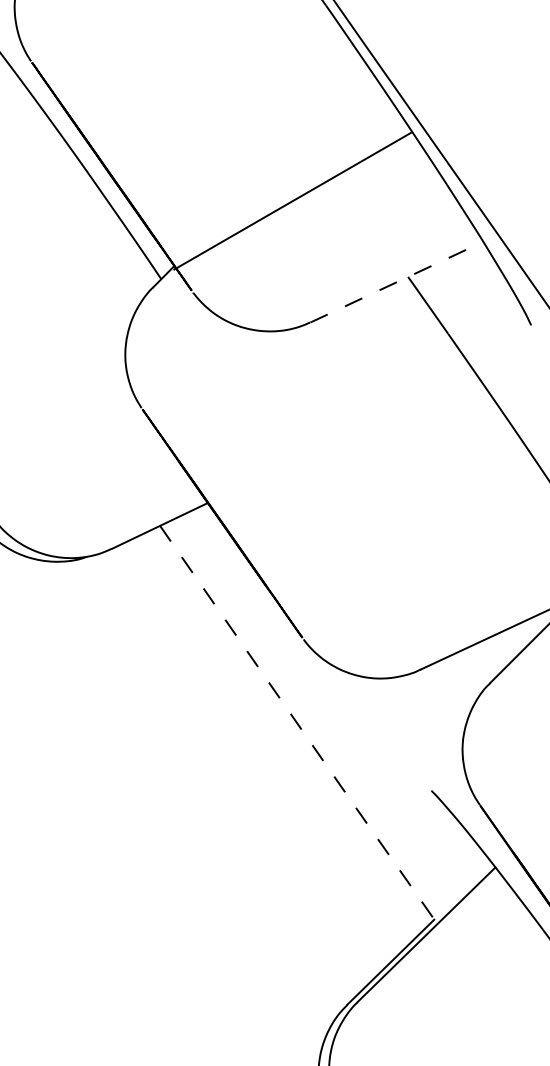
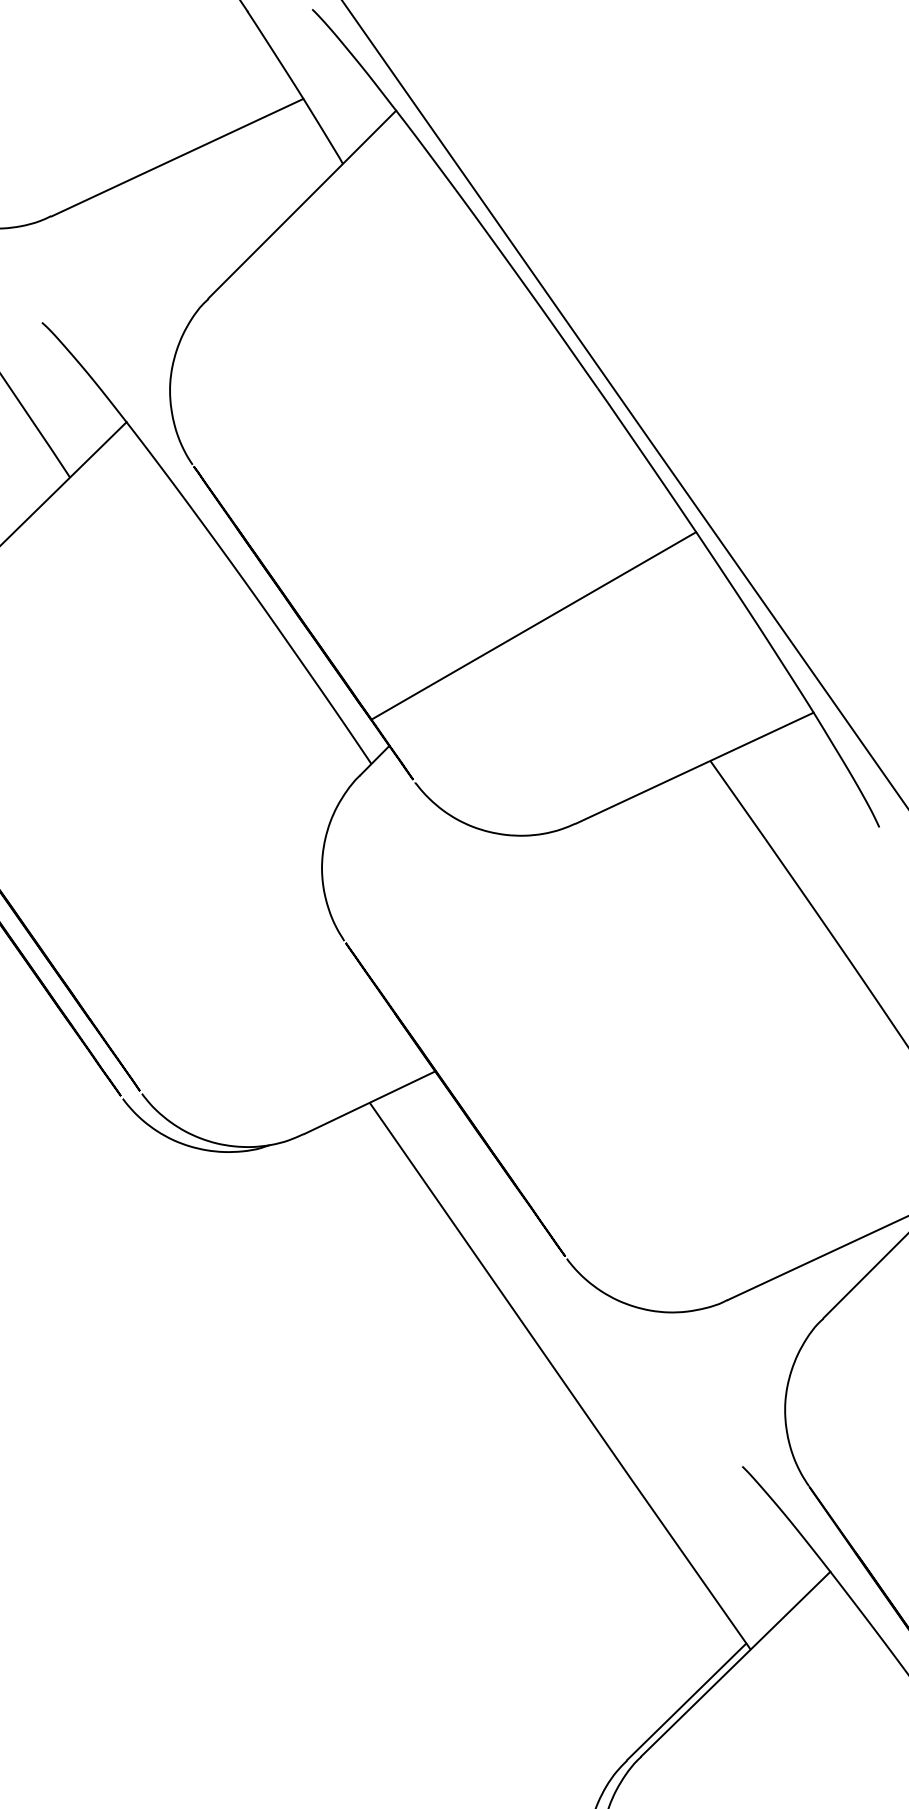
line: (292, 200) -> (533, 625), moved
line: (397, 281) -> (695, 767), dashed -> solid
line: (298, 725) -> (560, 1376), dashed -> solid

